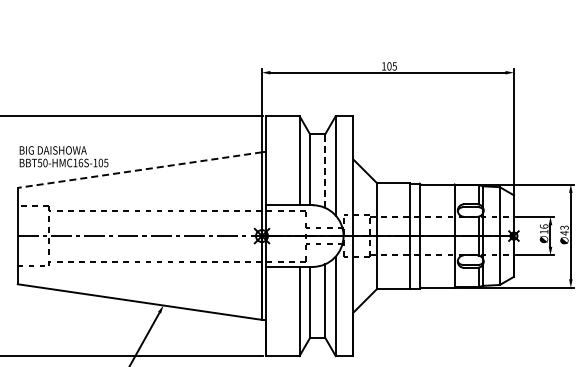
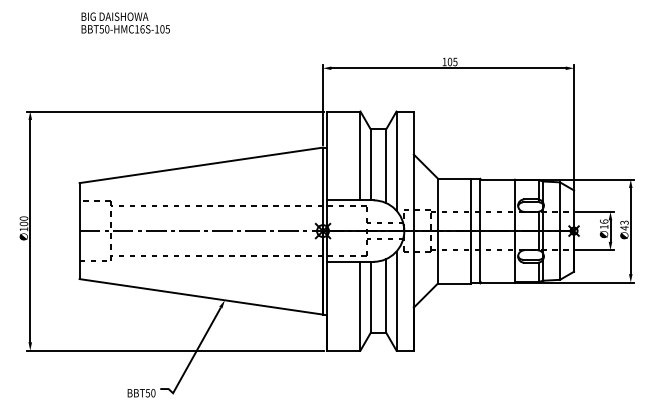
text: (63, 156) -> (125, 22), moved
line: (140, 170) -> (201, 165), dashed -> solid
line: (325, 171) -> (386, 166), dashed -> solid

